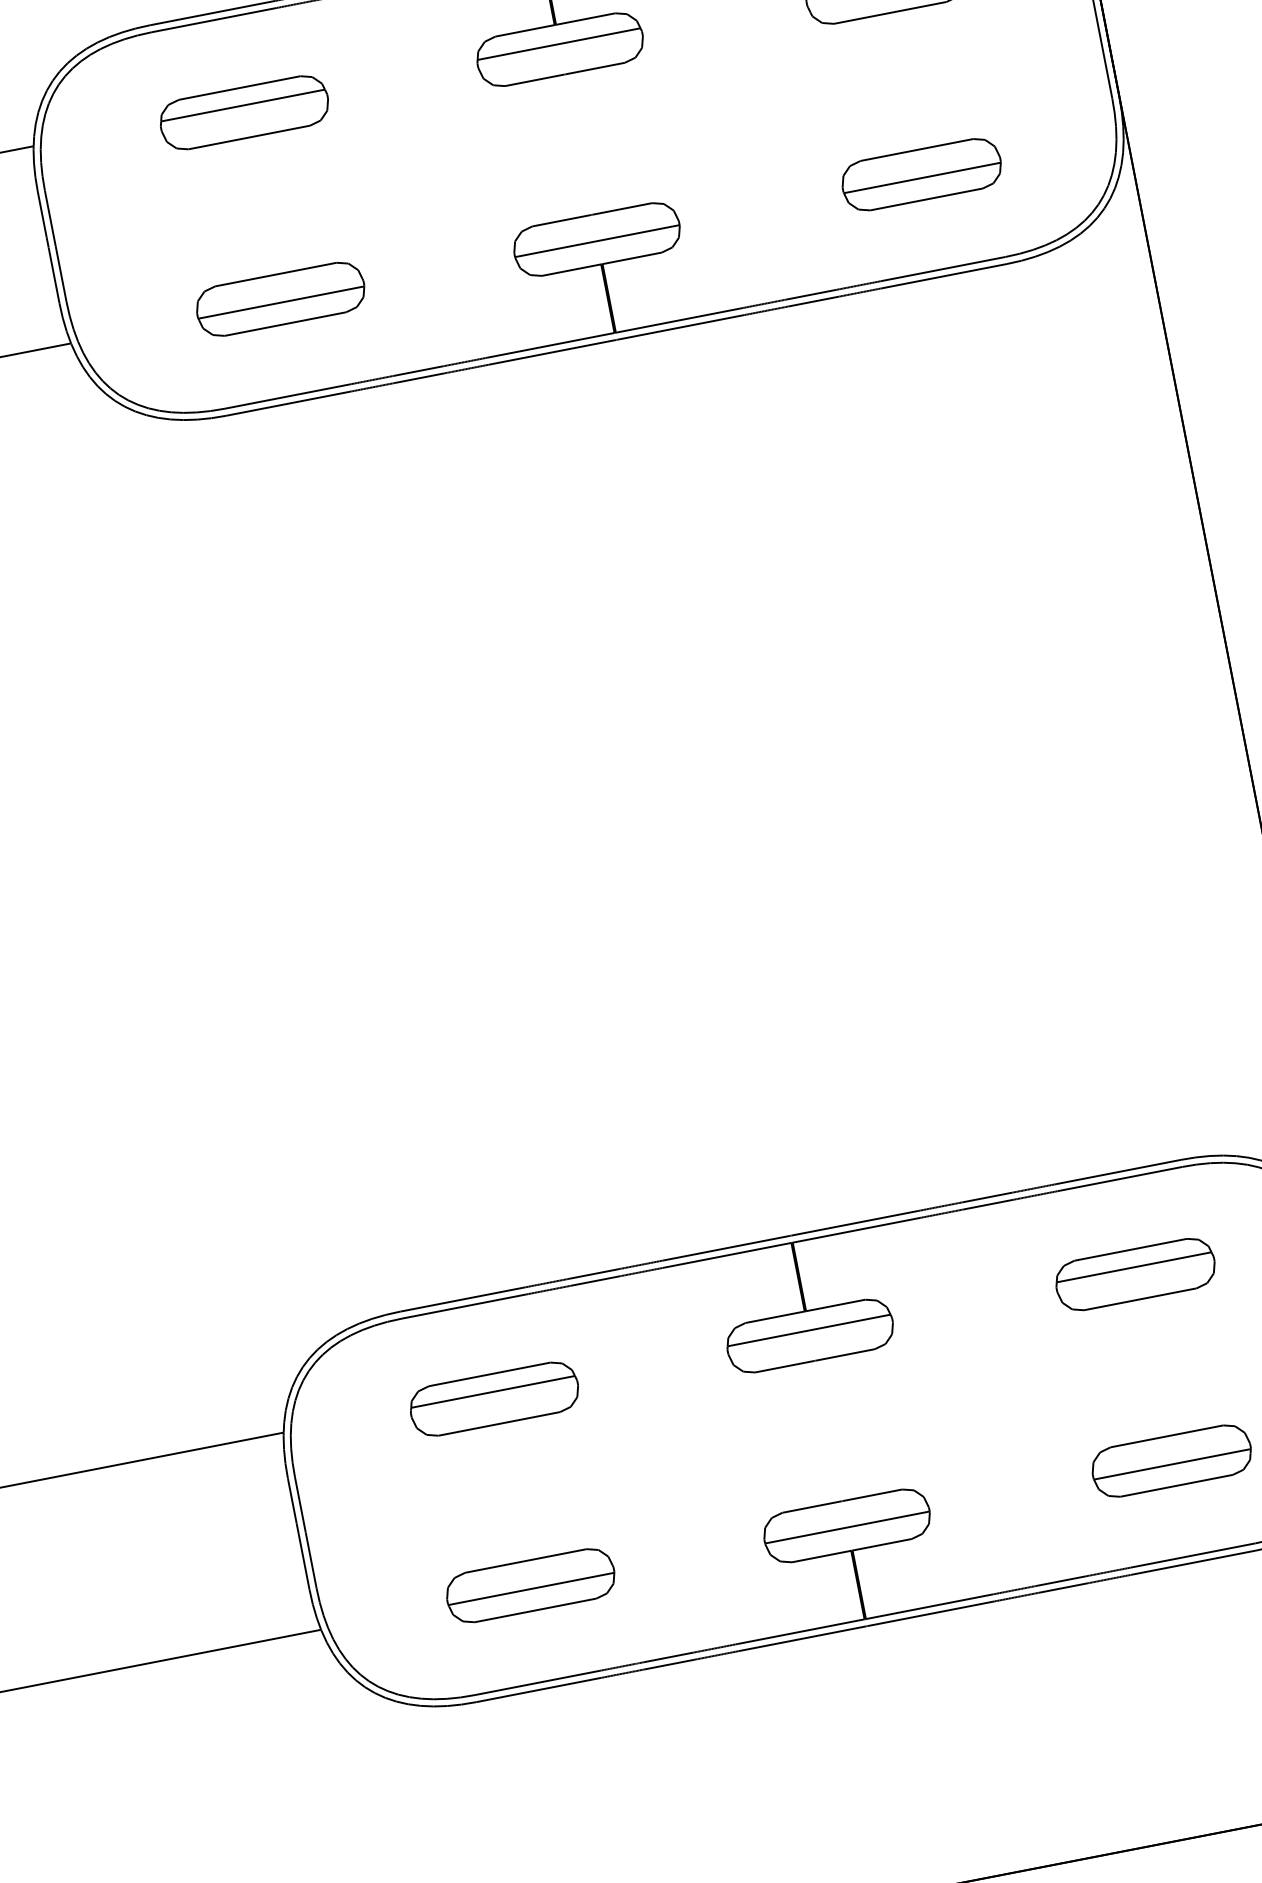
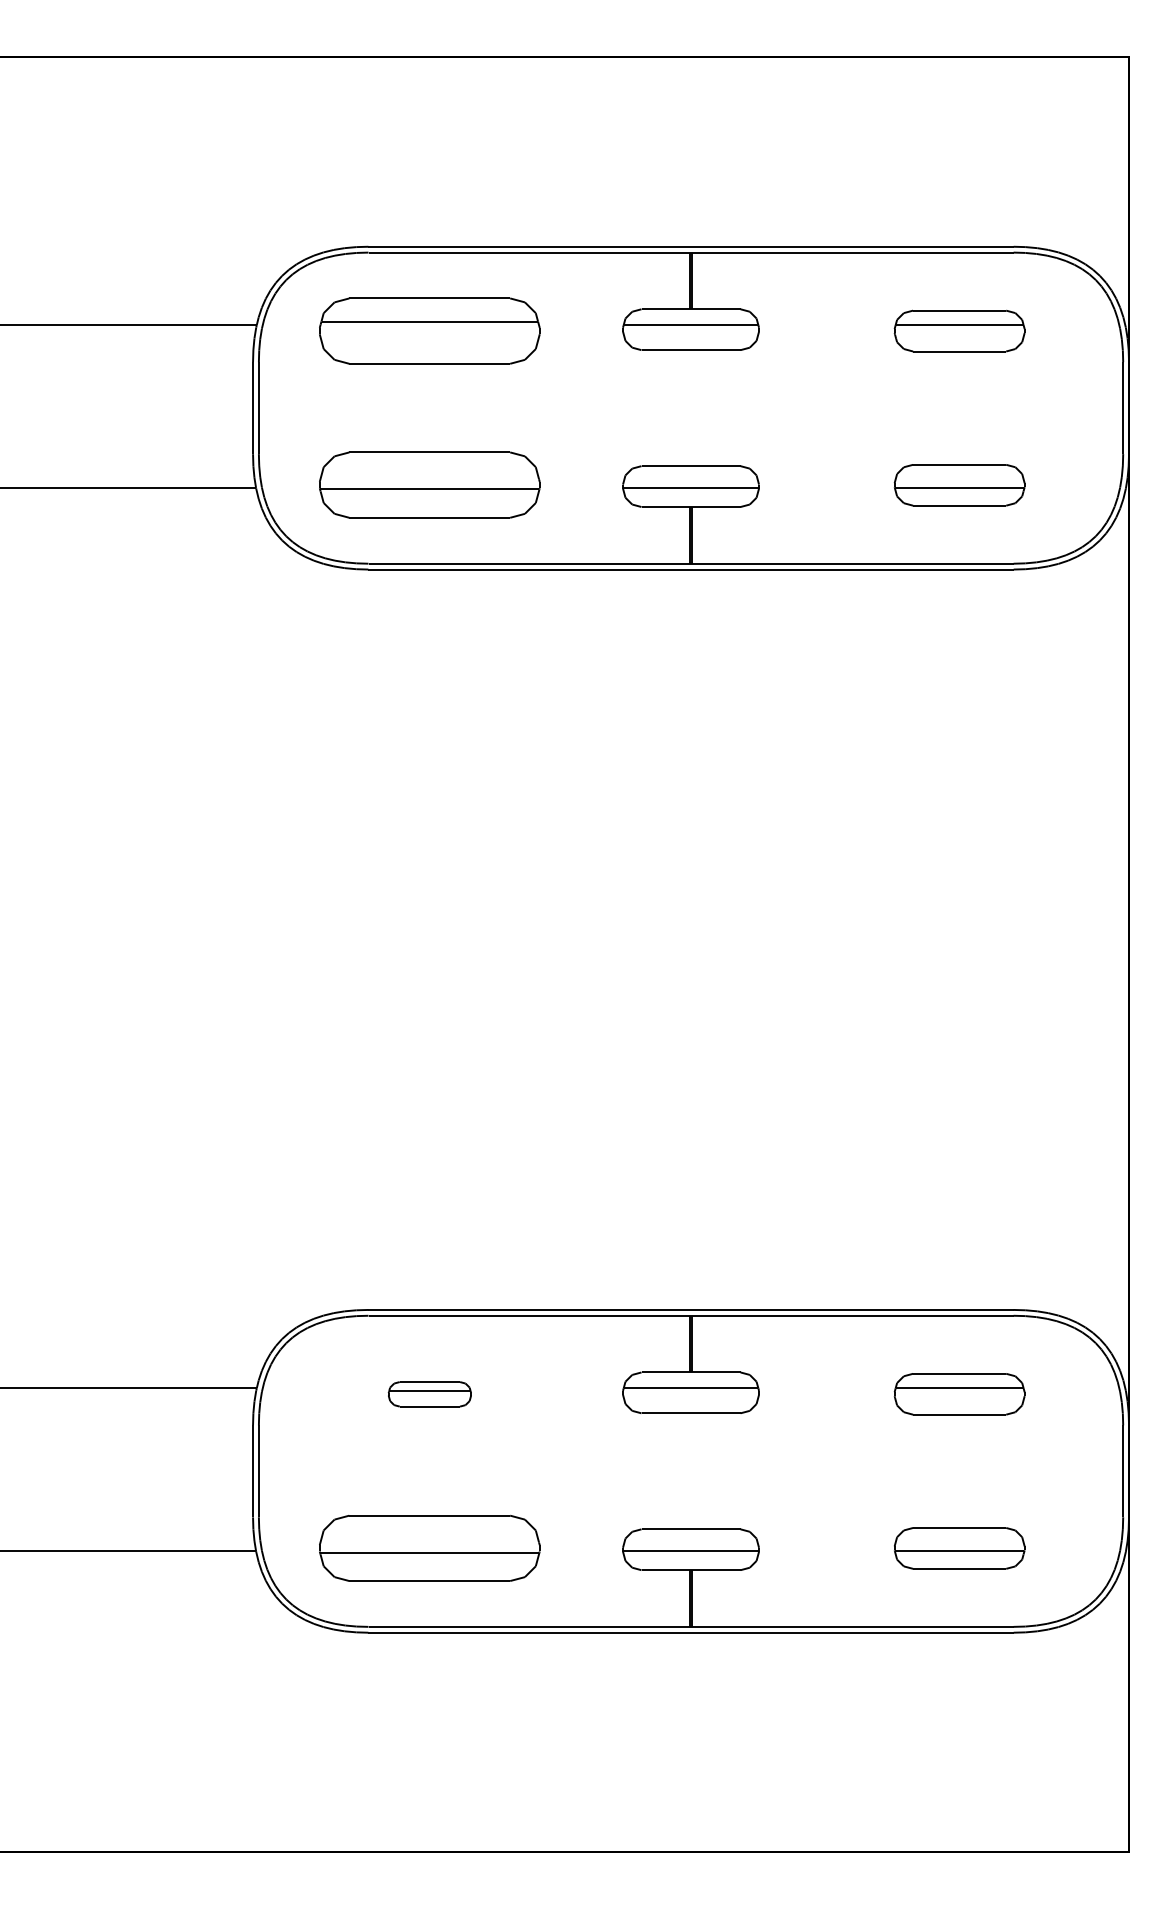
part: (243, 112) -> (429, 330), size x1.6
part: (280, 299) -> (429, 485), size x1.6
part: (494, 1399) -> (429, 1394), size x0.6
part: (530, 1585) -> (429, 1548), size x1.6

